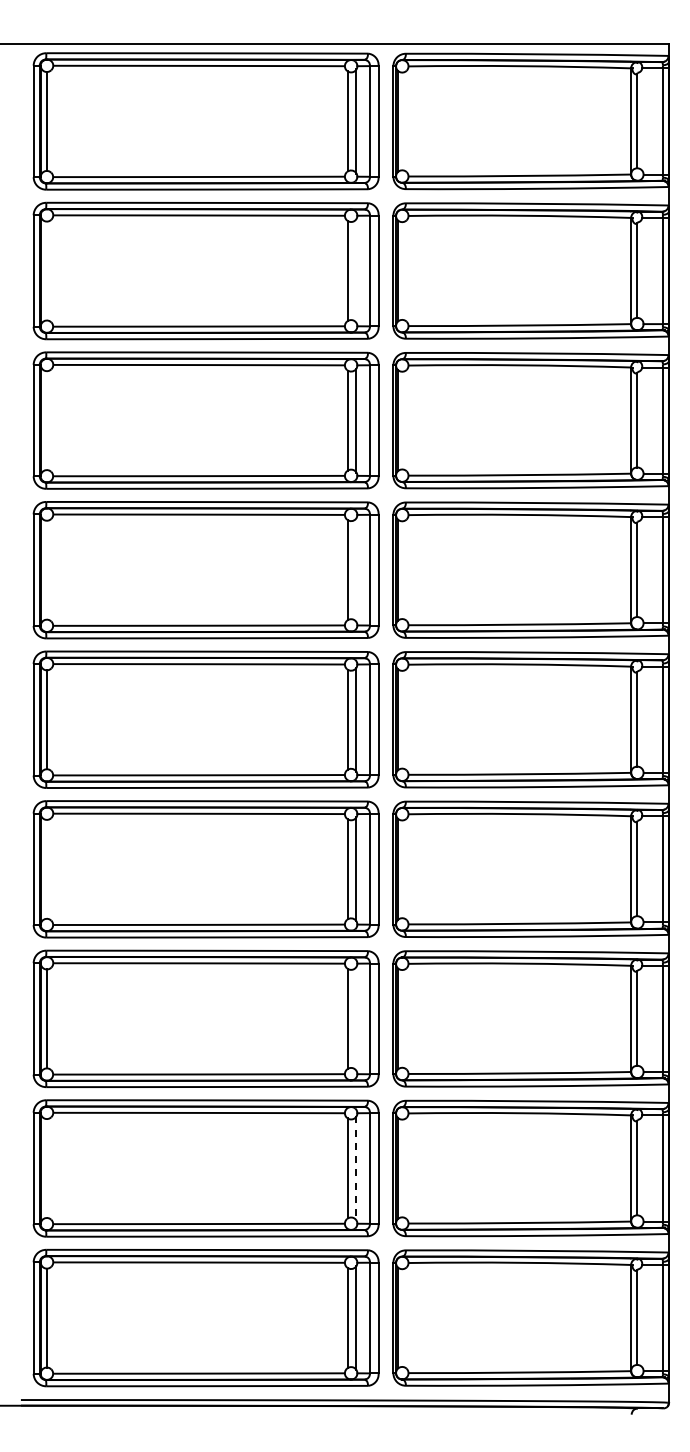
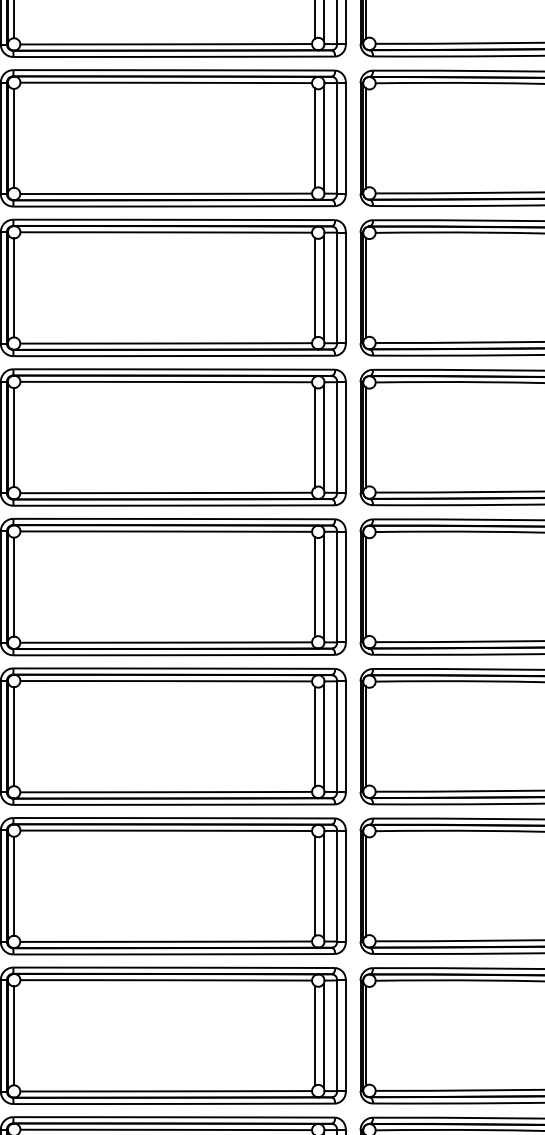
line: (46, 270) -> (13, 137), added
line: (356, 271) -> (323, 138), added
line: (46, 420) -> (13, 287), added
line: (46, 569) -> (13, 436), added
line: (356, 570) -> (323, 437), added
line: (46, 868) -> (13, 735), added
line: (356, 1018) -> (323, 885), added
line: (46, 1168) -> (13, 1035), added
line: (356, 1169) -> (323, 1036), dashed -> solid

